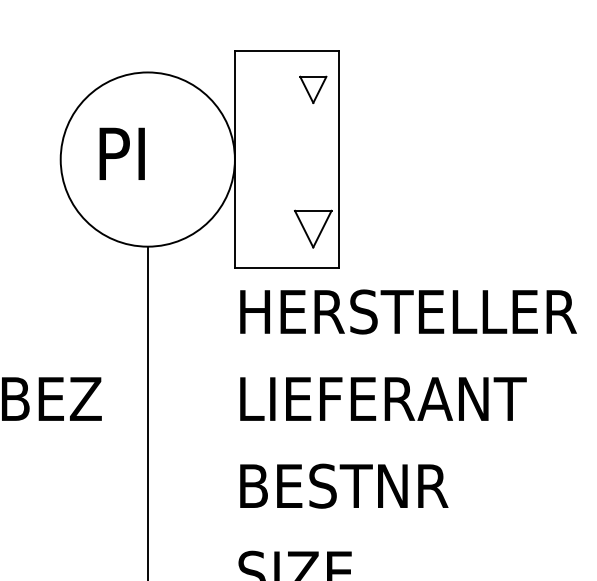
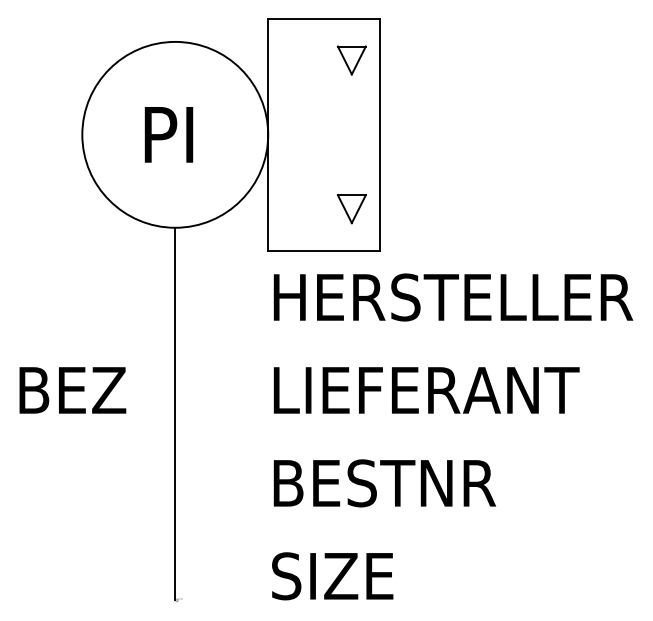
text: (121, 153) -> (168, 134), moved
part: (312, 229) -> (351, 209), size x0.71

